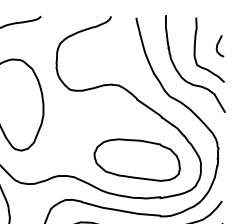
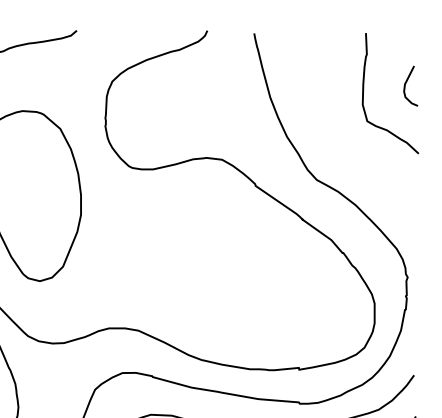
curve: (180, 73) -> (336, 137), removed
part: (136, 159) -> (254, 297), removed

